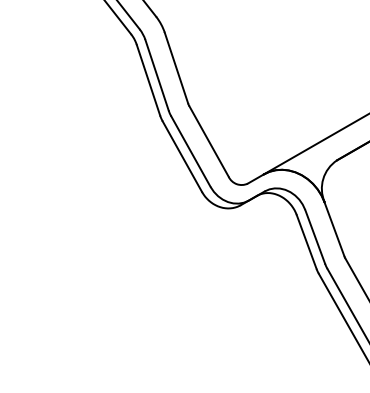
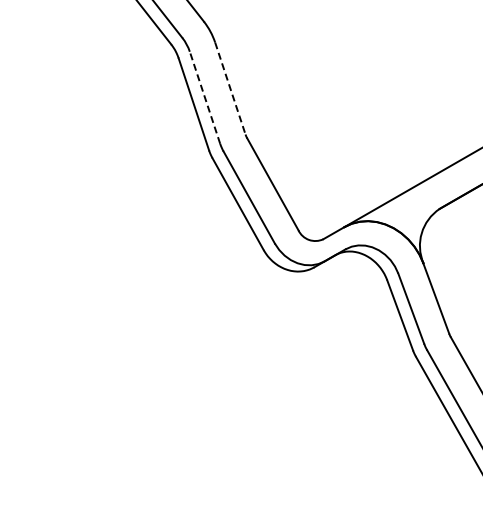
line: (176, 68) -> (230, 88), solid -> dashed
line: (156, 74) -> (204, 97), solid -> dashed

